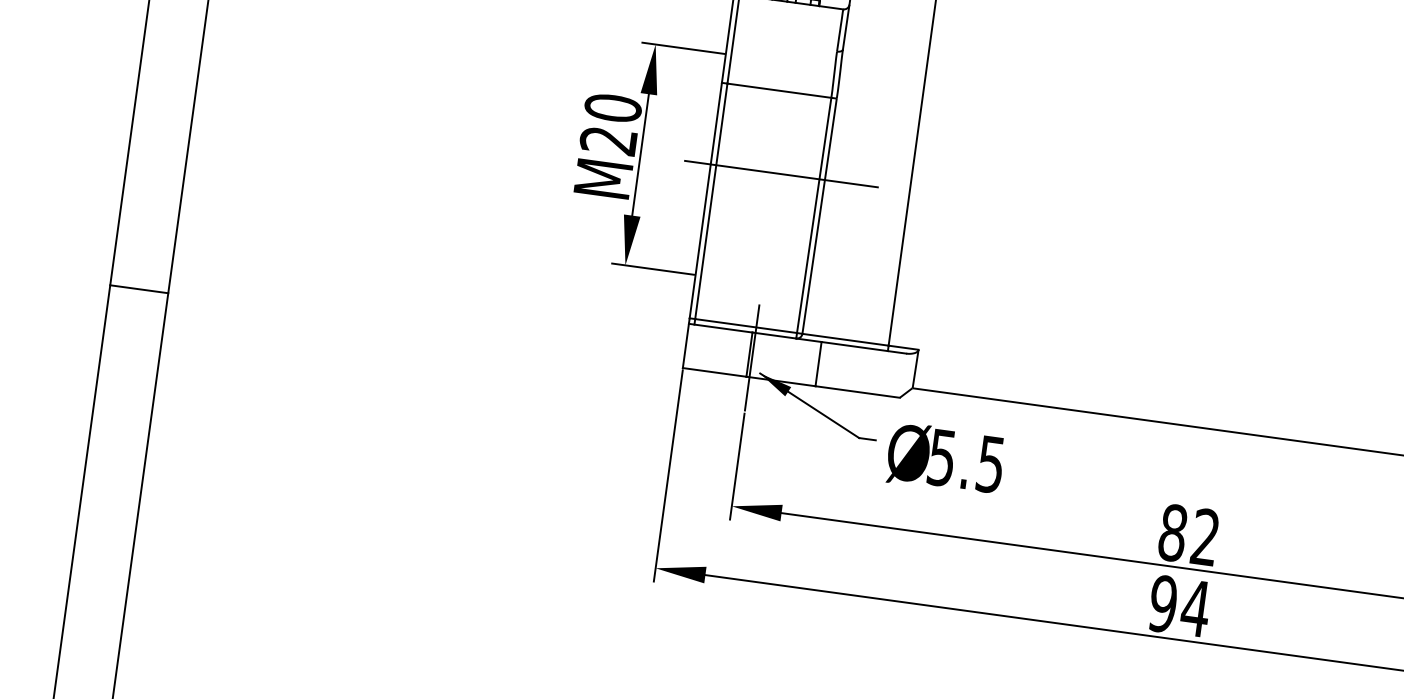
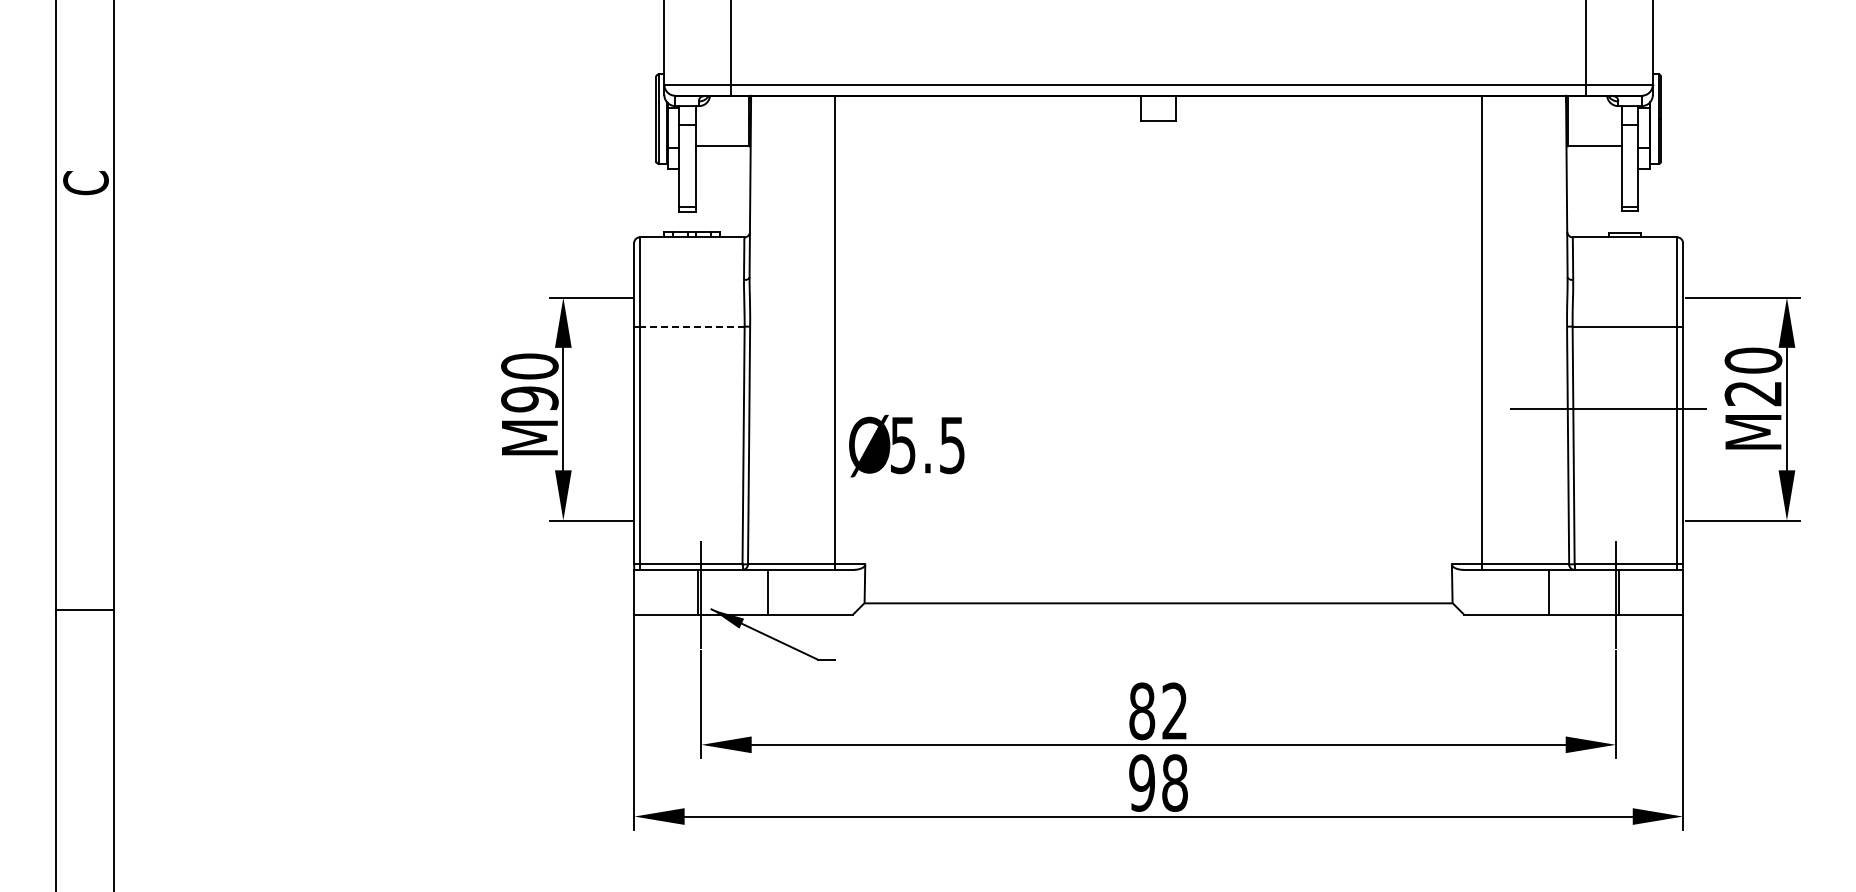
line: (778, 90) -> (691, 326), solid -> dashed
text: (608, 140) -> (529, 399), M20 -> M90
line: (781, 173) -> (705, 408), removed
text: (945, 458) -> (906, 445), moved
text: (1195, 607) -> (1174, 782), 94 -> 98

